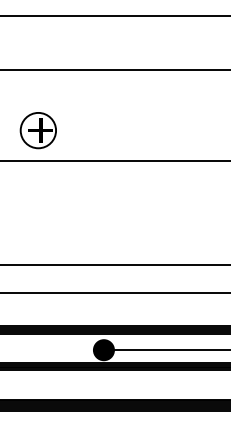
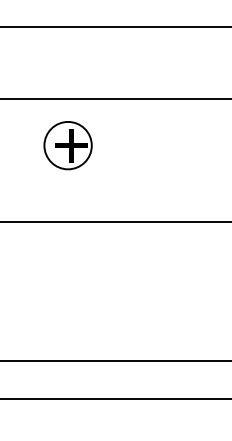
part: (37, 130) -> (66, 145), moved

